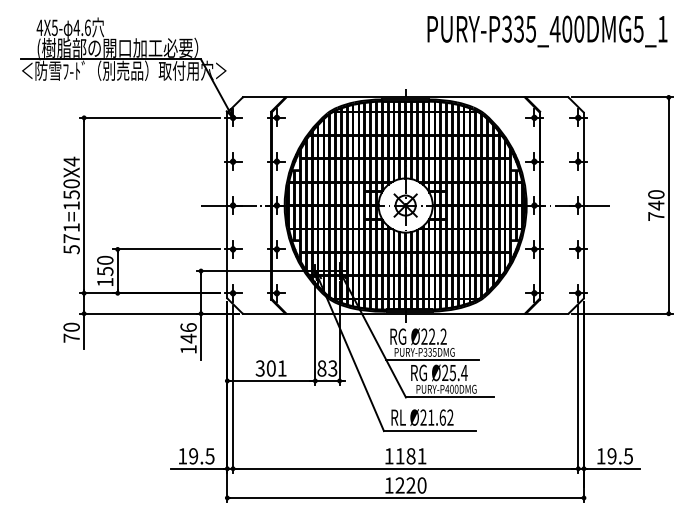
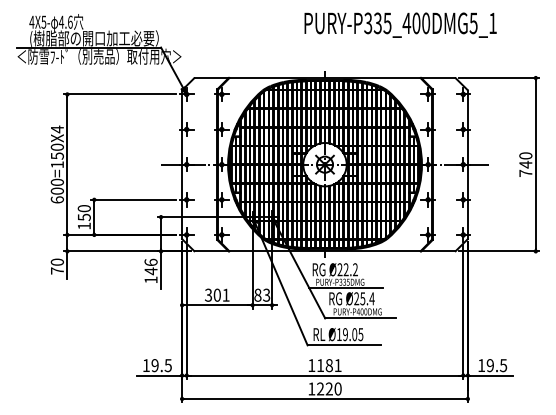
text: (547, 30) -> (400, 24), moved
text: (70, 237) -> (56, 190), 571=150X4 -> 600=150X4
text: (436, 417) -> (349, 334), Ø21.62 -> Ø19.05

